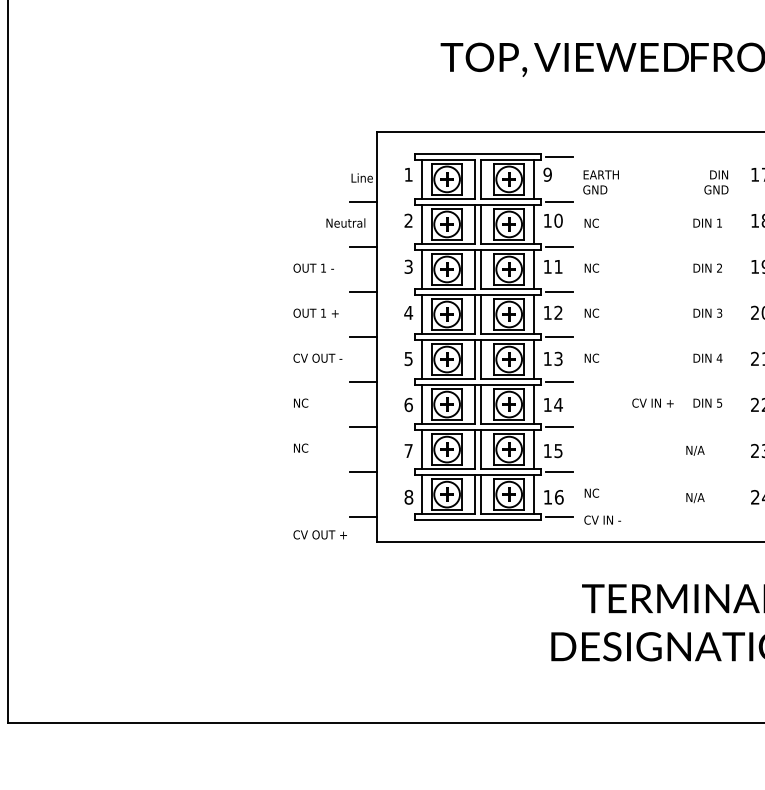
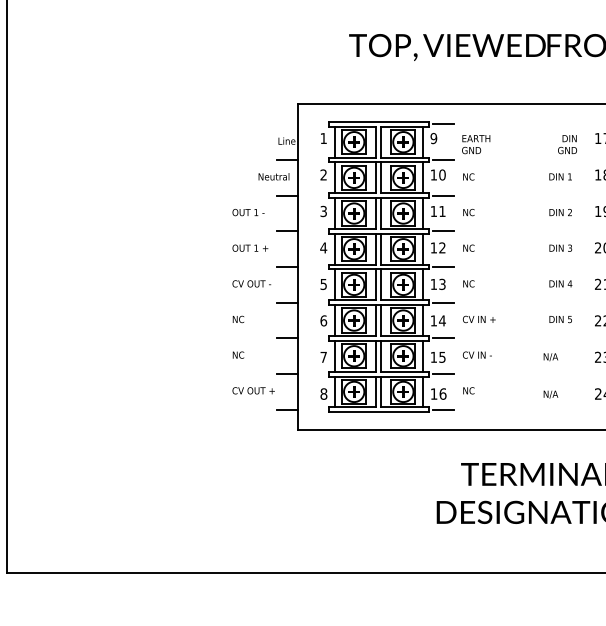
text: (652, 403) -> (478, 319), moved
text: (602, 519) -> (477, 354), moved
text: (320, 534) -> (253, 390), moved

